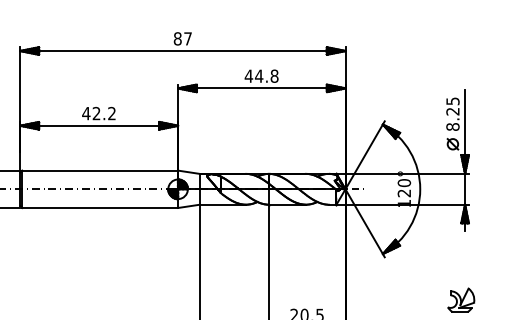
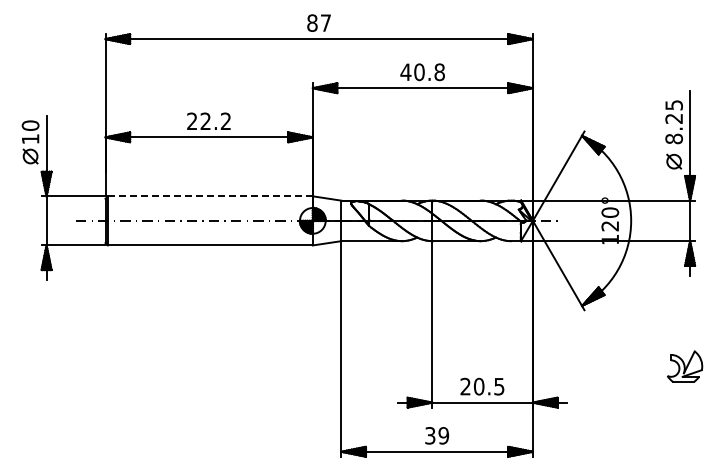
text: (258, 76) -> (418, 72), 44.8 -> 40.8
text: (85, 112) -> (191, 120), 42.2 -> 22.2
line: (99, 170) -> (209, 196), solid -> dashed

